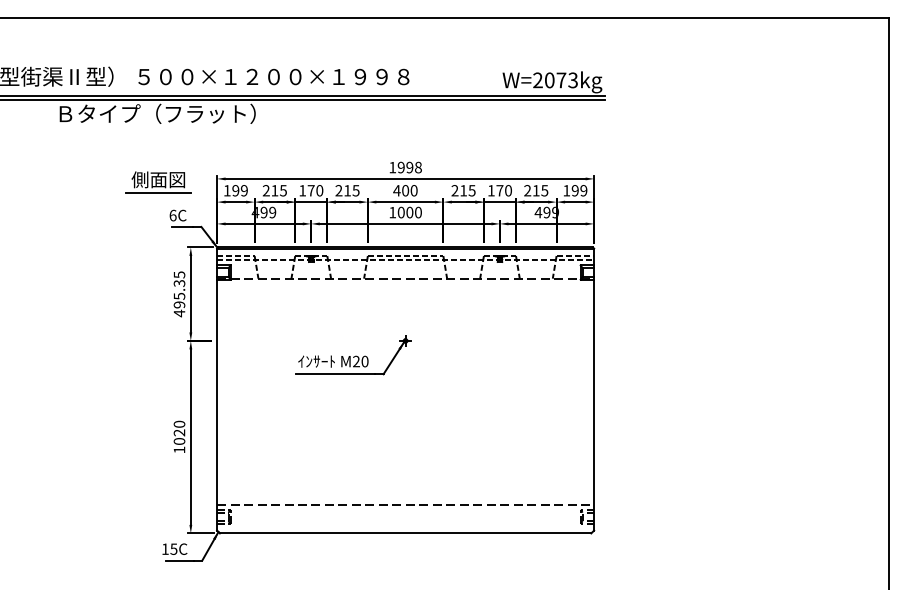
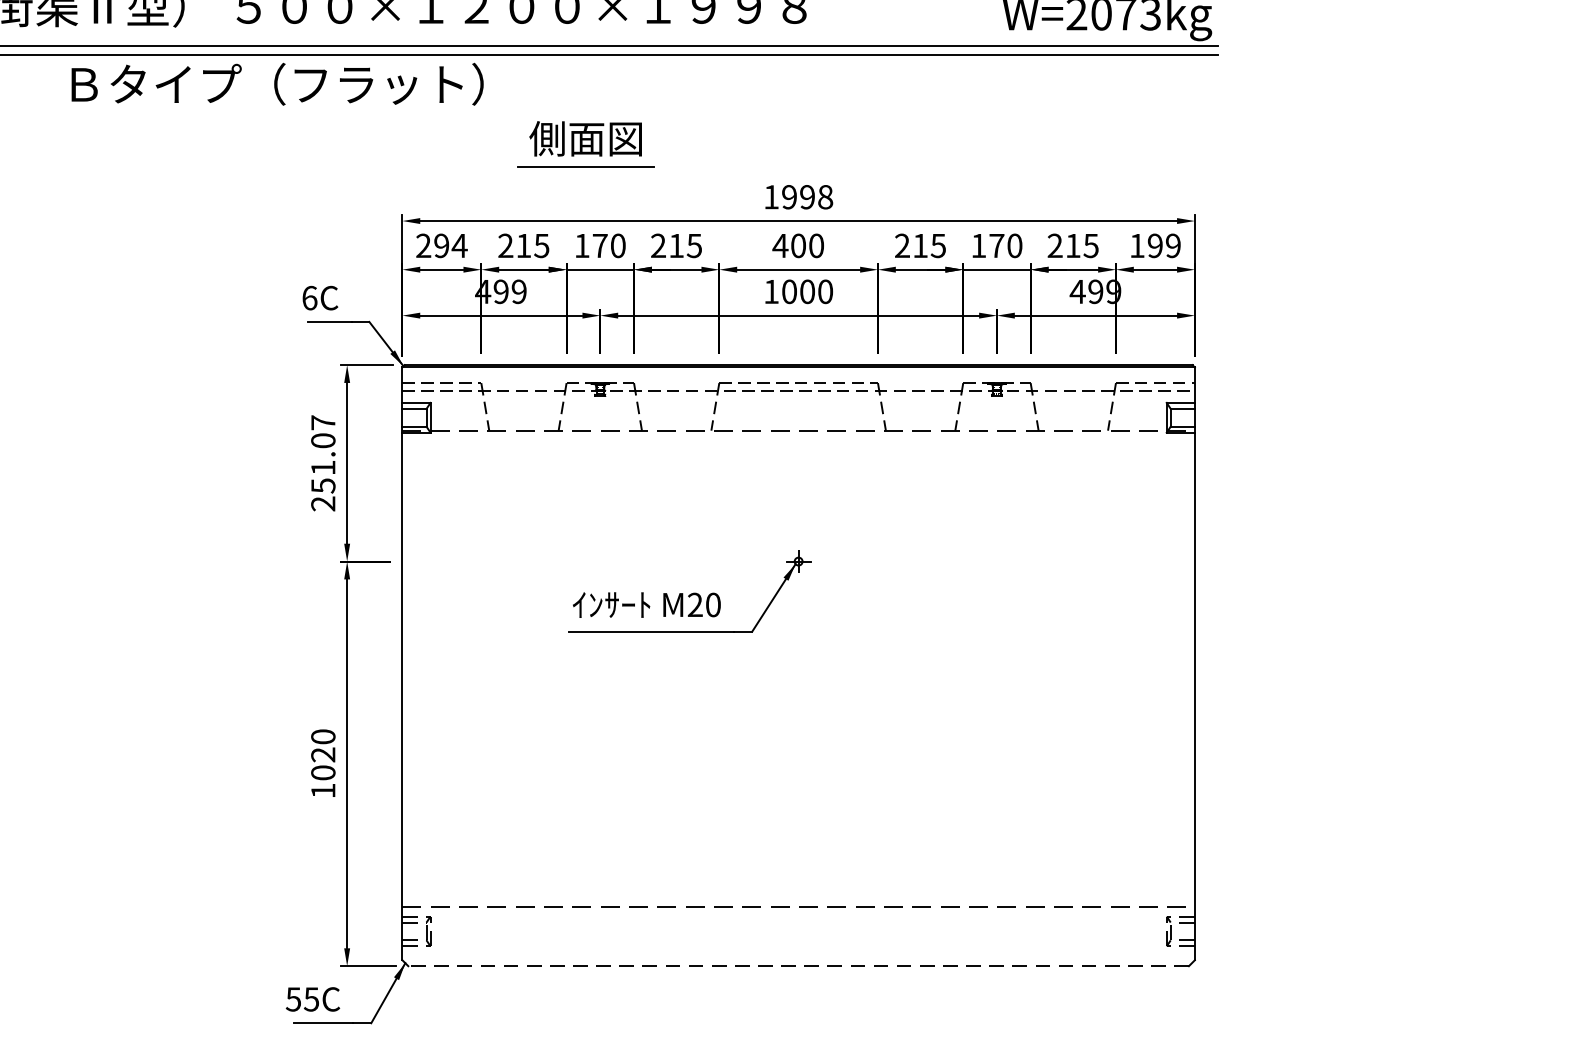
part: (158, 182) -> (586, 144), moved
text: (235, 190) -> (441, 245), 199 -> 294
text: (179, 294) -> (323, 463), 495.35 -> 251.07
line: (405, 533) -> (798, 966), solid -> dashed
text: (164, 548) -> (291, 997), 15C -> 55C

